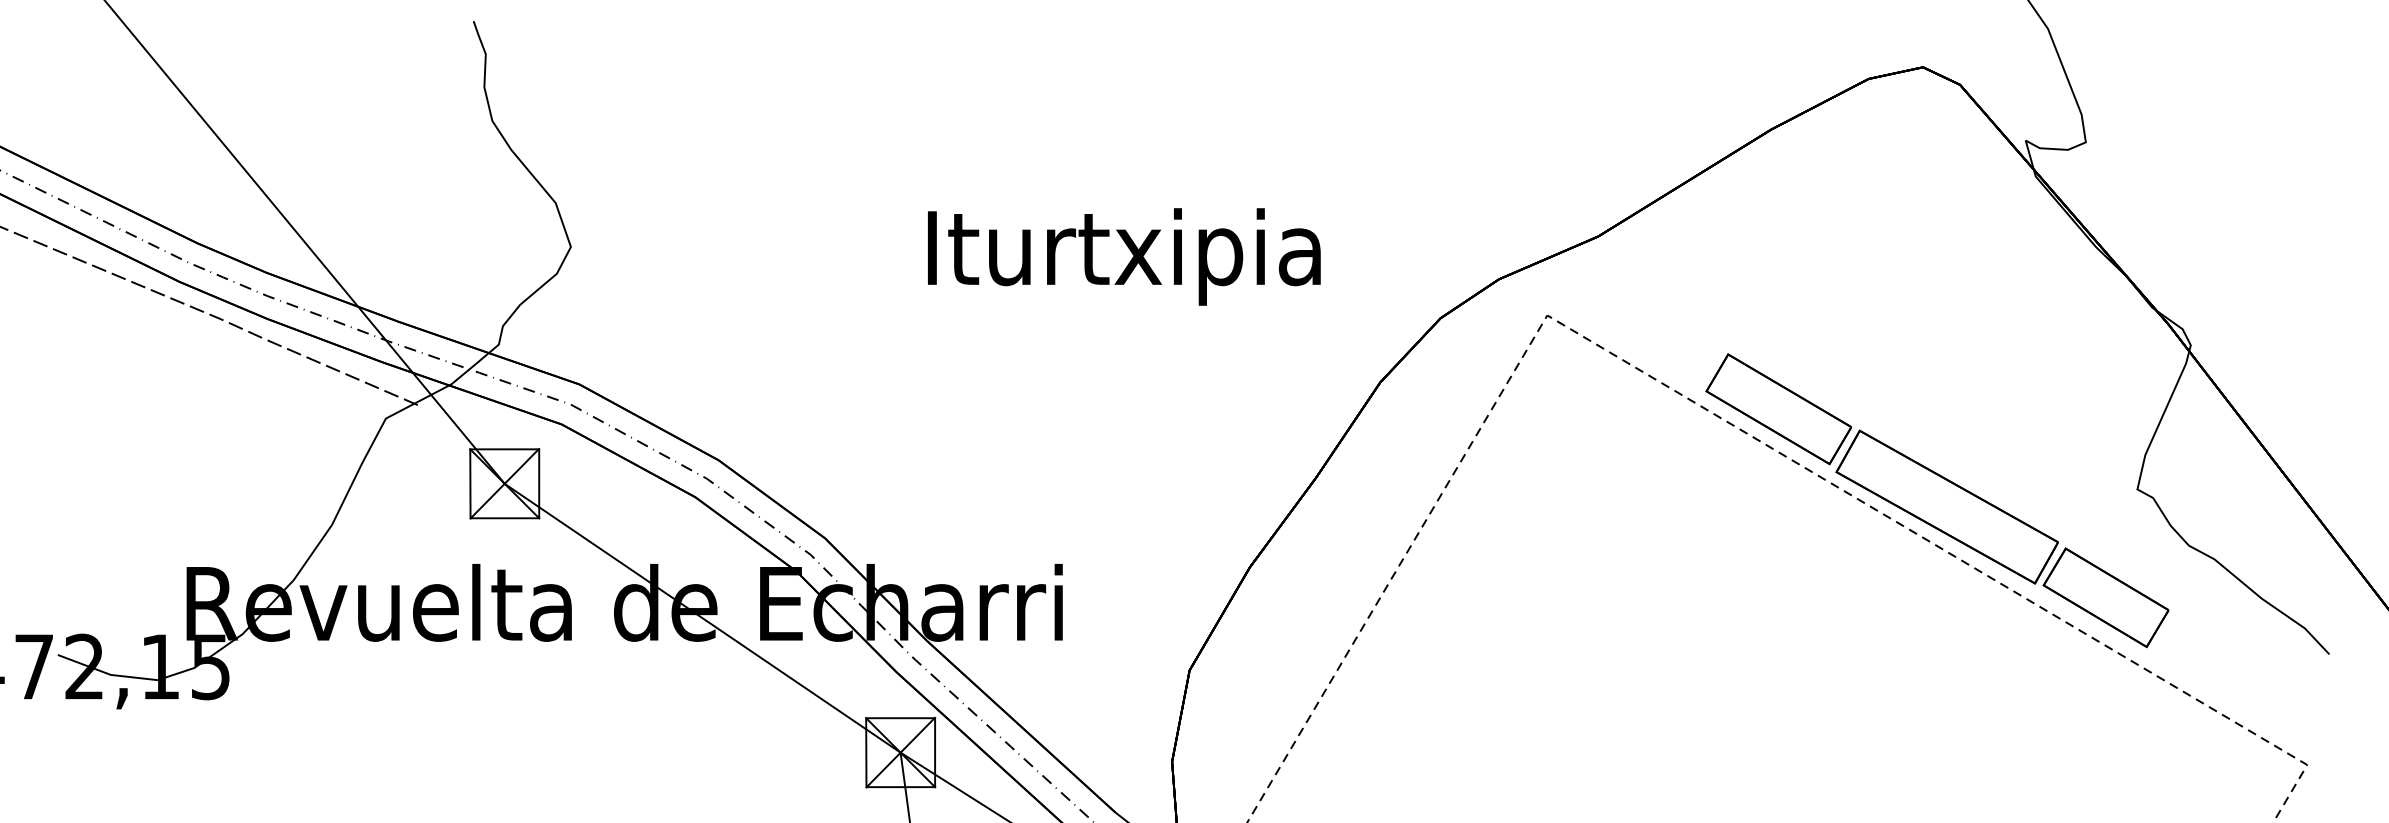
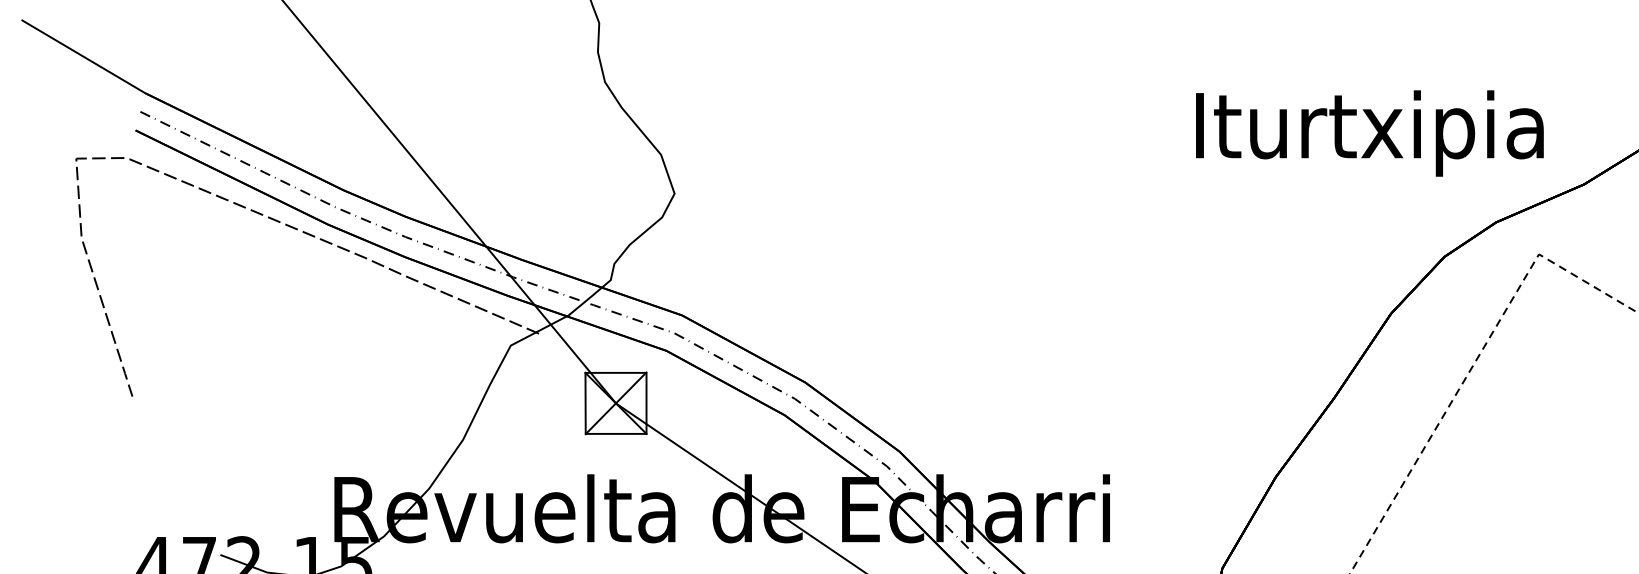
text: (1124, 256) -> (1370, 133), moved

